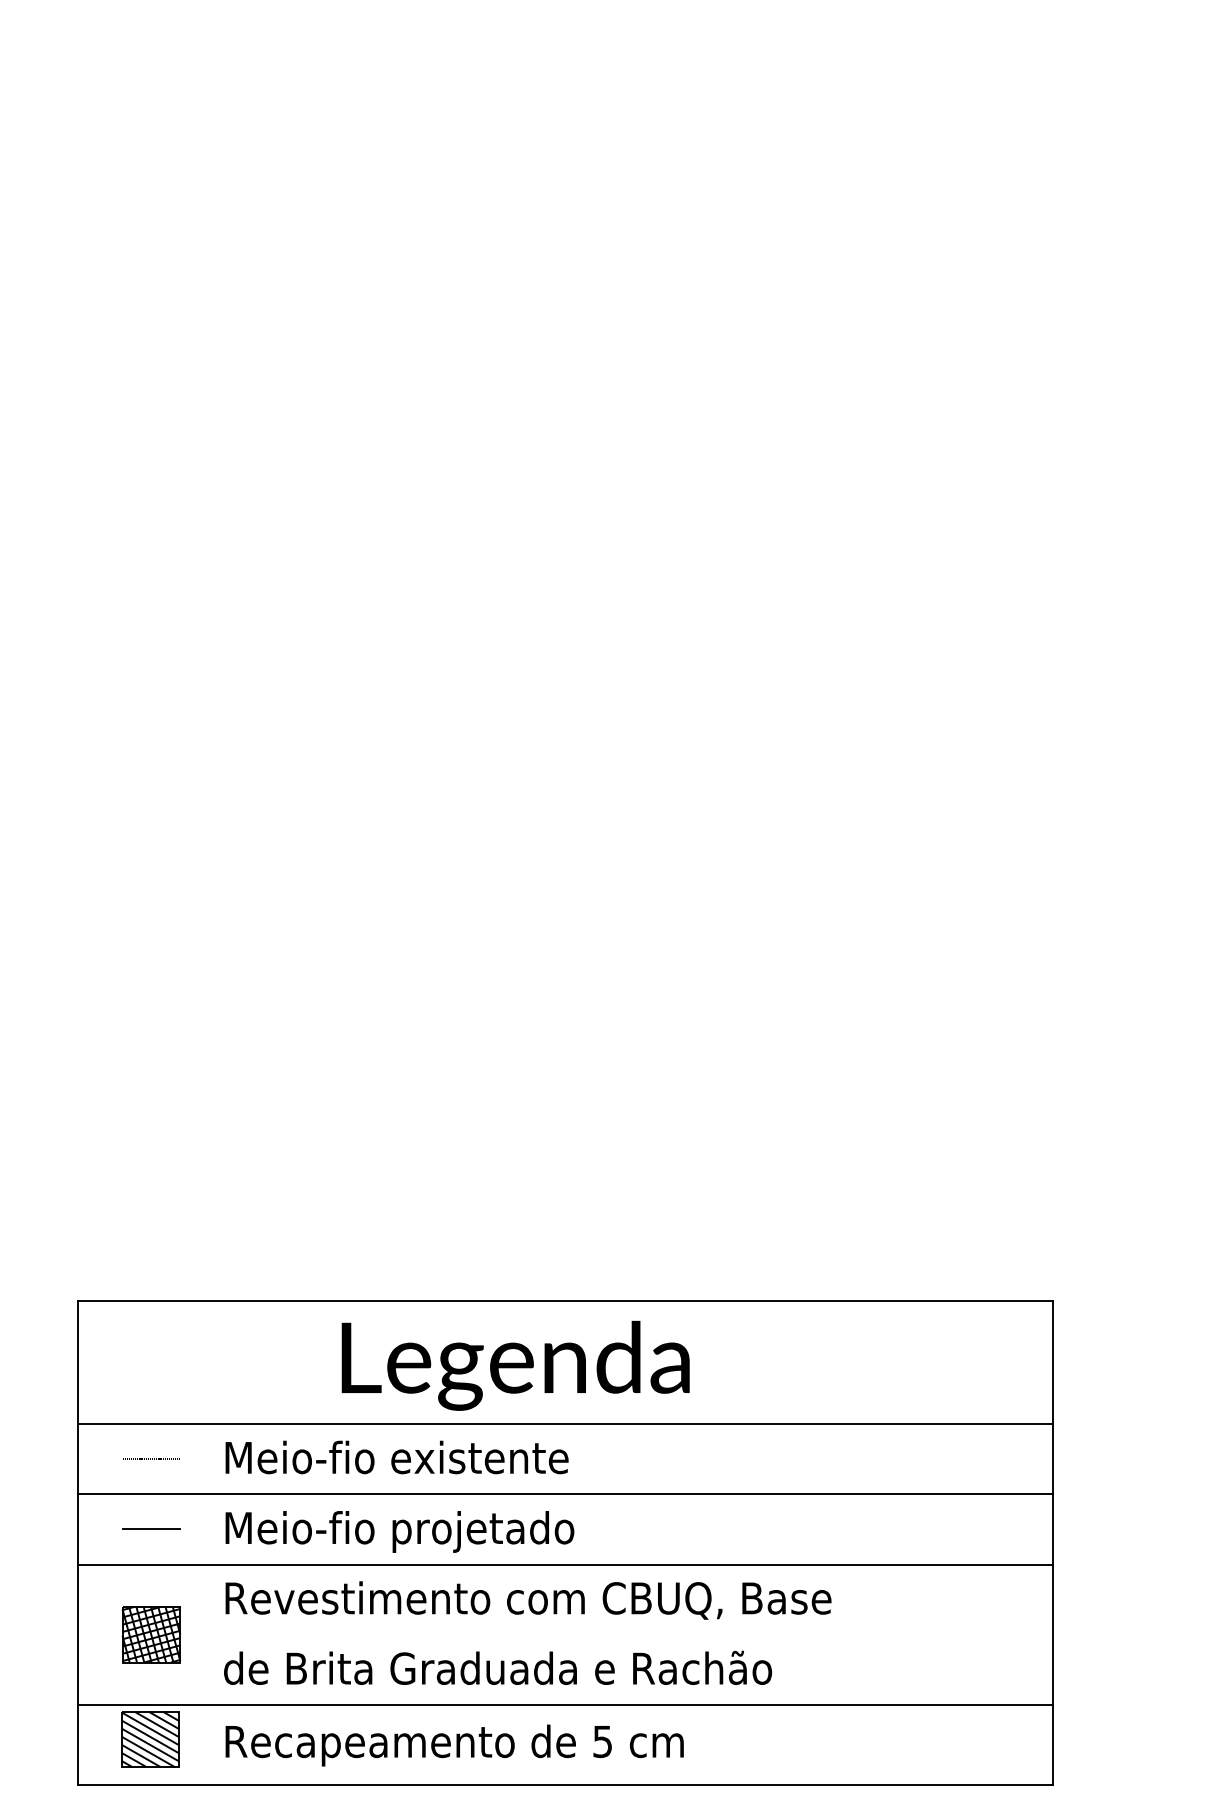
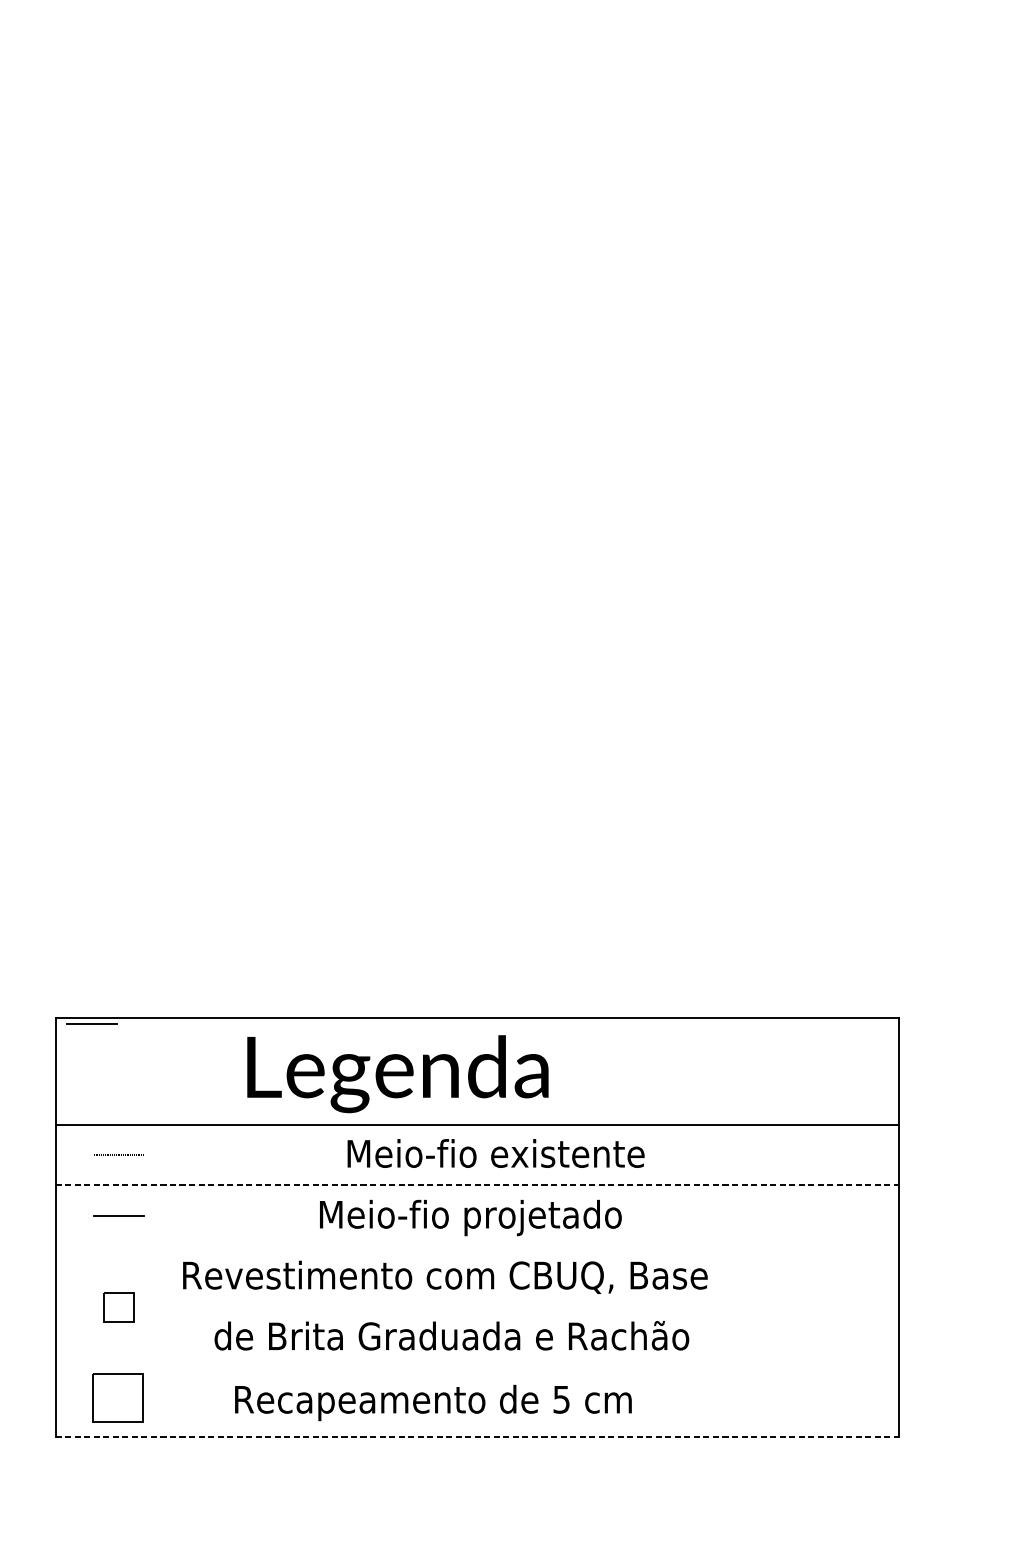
line: (120, 1307) -> (92, 1023), added
text: (515, 1365) -> (397, 1073), moved
text: (396, 1457) -> (495, 1153), moved
line: (566, 1494) -> (478, 1185), solid -> dashed
text: (399, 1531) -> (470, 1217), moved
line: (565, 1564) -> (477, 1246), removed
part: (150, 1634) -> (118, 1306), size x0.6
text: (498, 1667) -> (452, 1335), moved
line: (565, 1705) -> (477, 1368), removed
hatch: (150, 1739) -> (118, 1397), removed
text: (454, 1745) -> (433, 1402), moved
line: (566, 1784) -> (478, 1436), solid -> dashed

